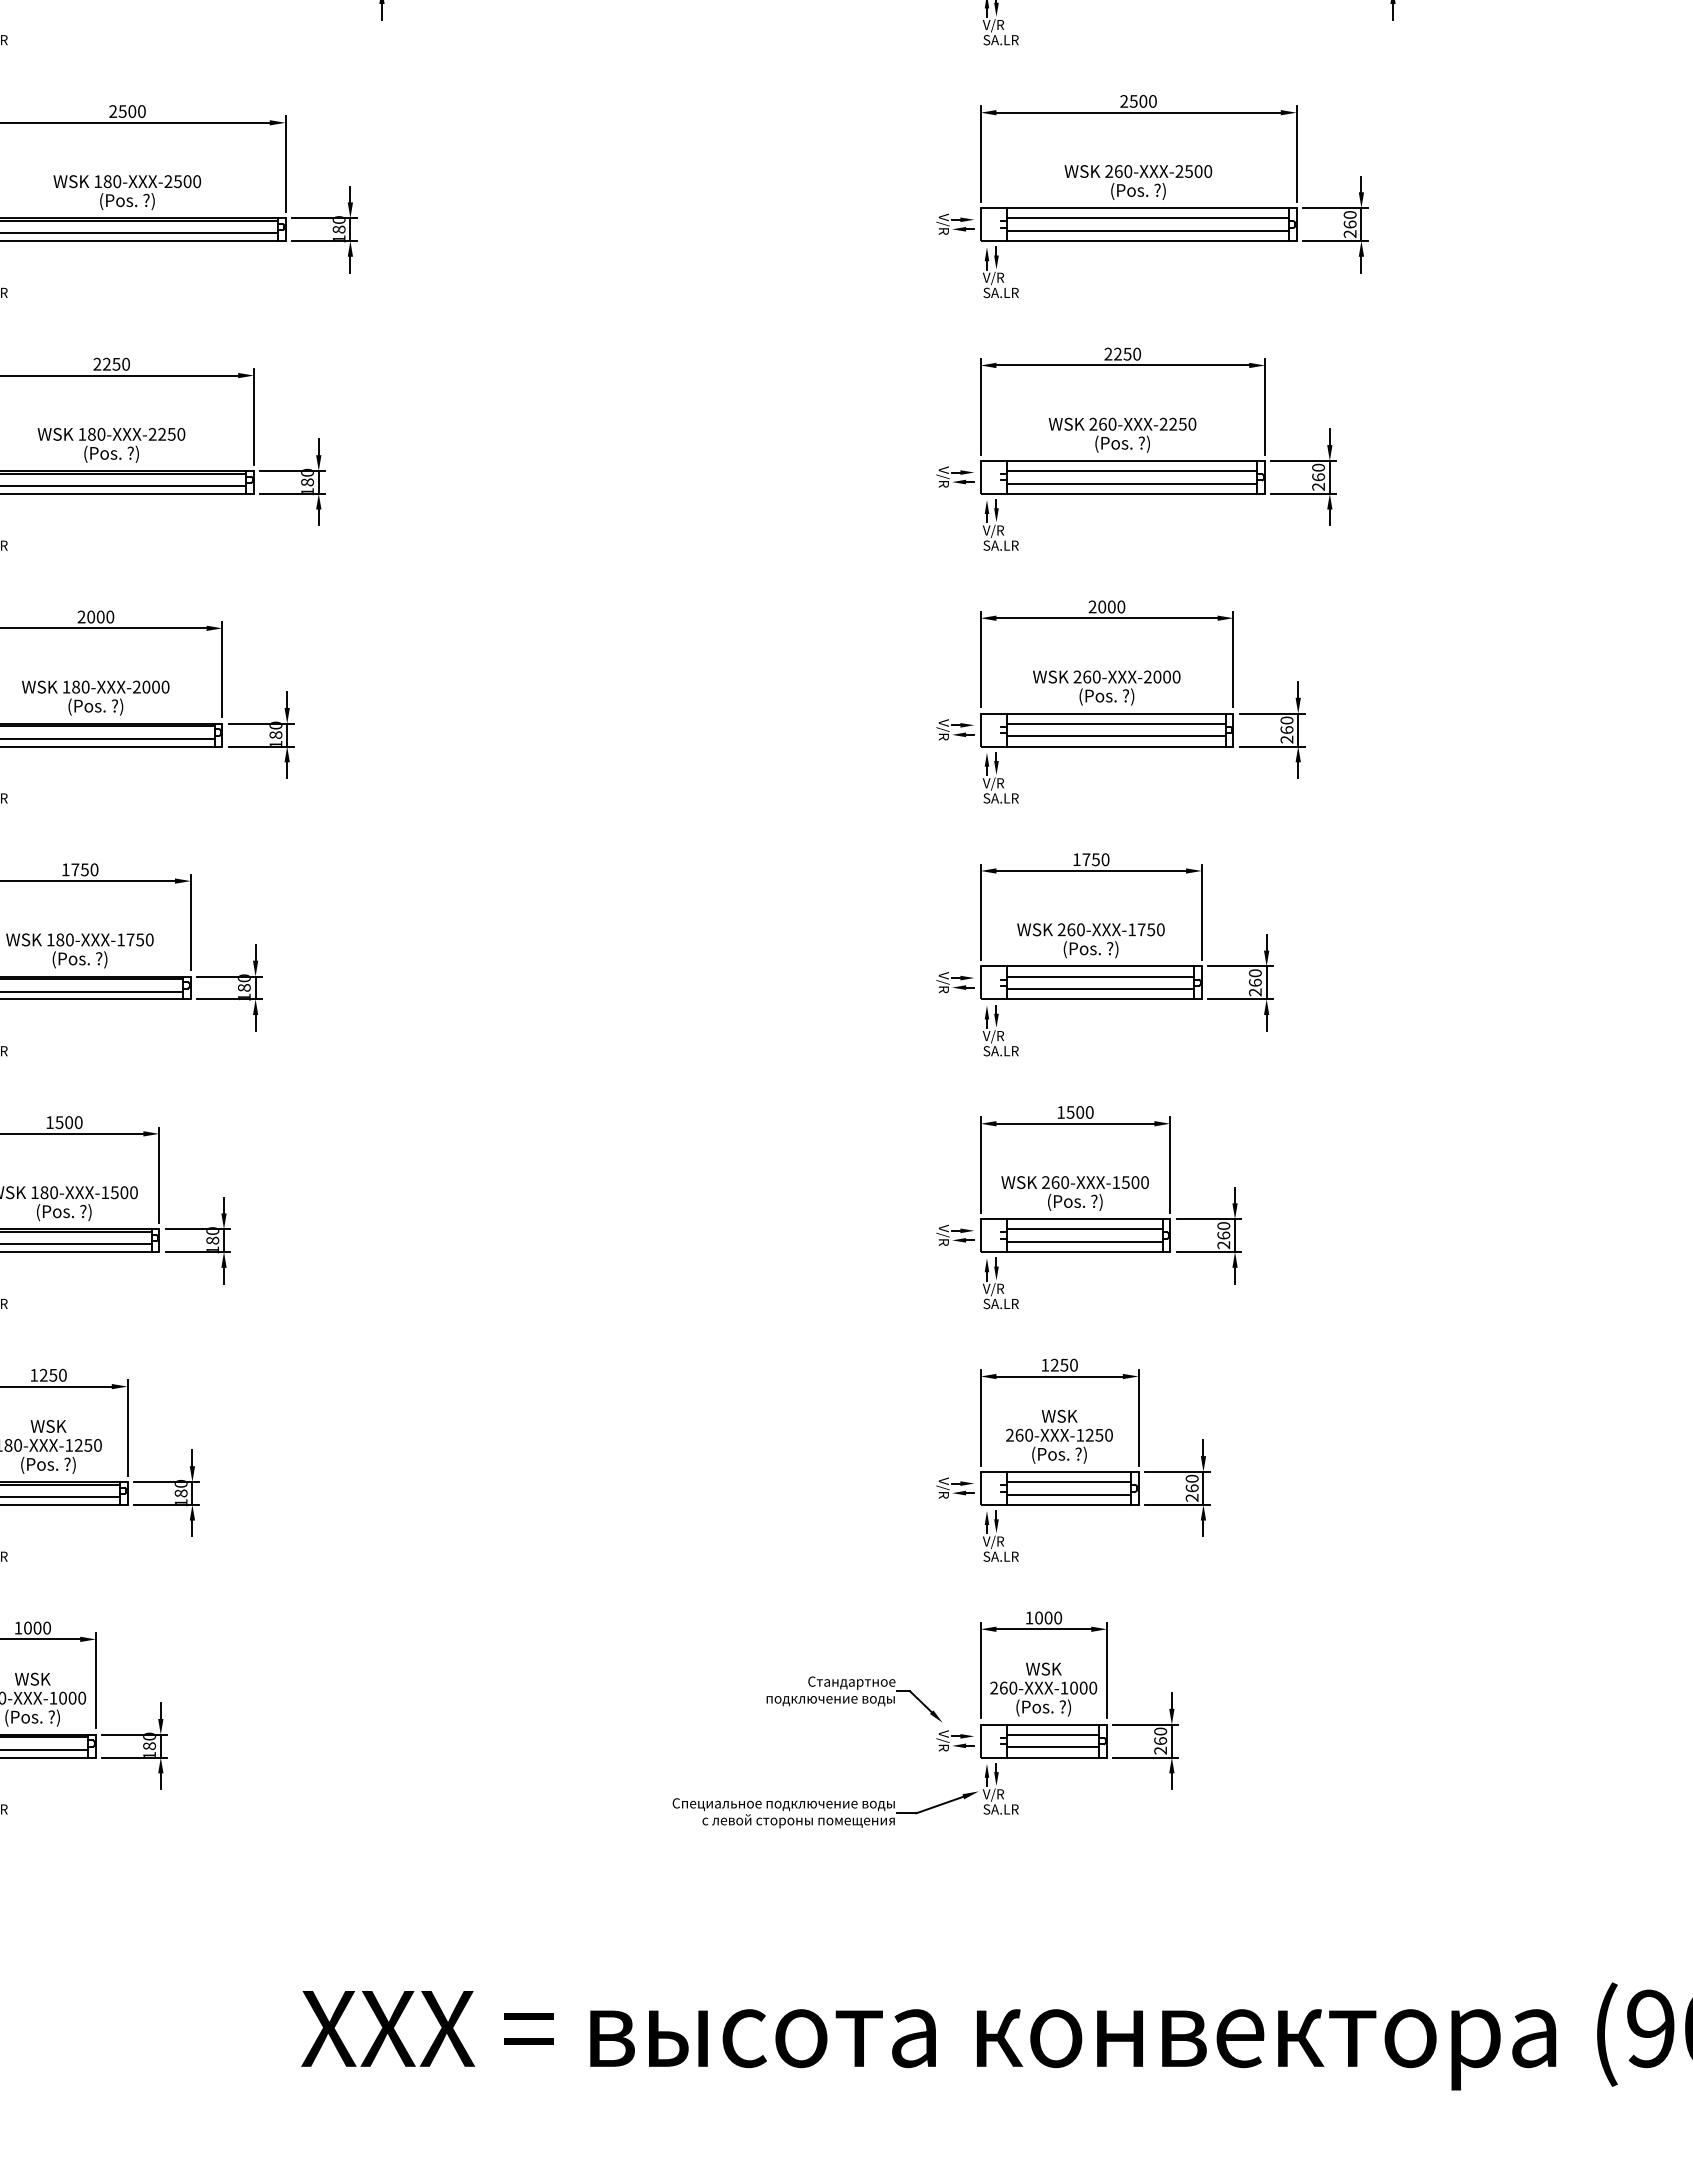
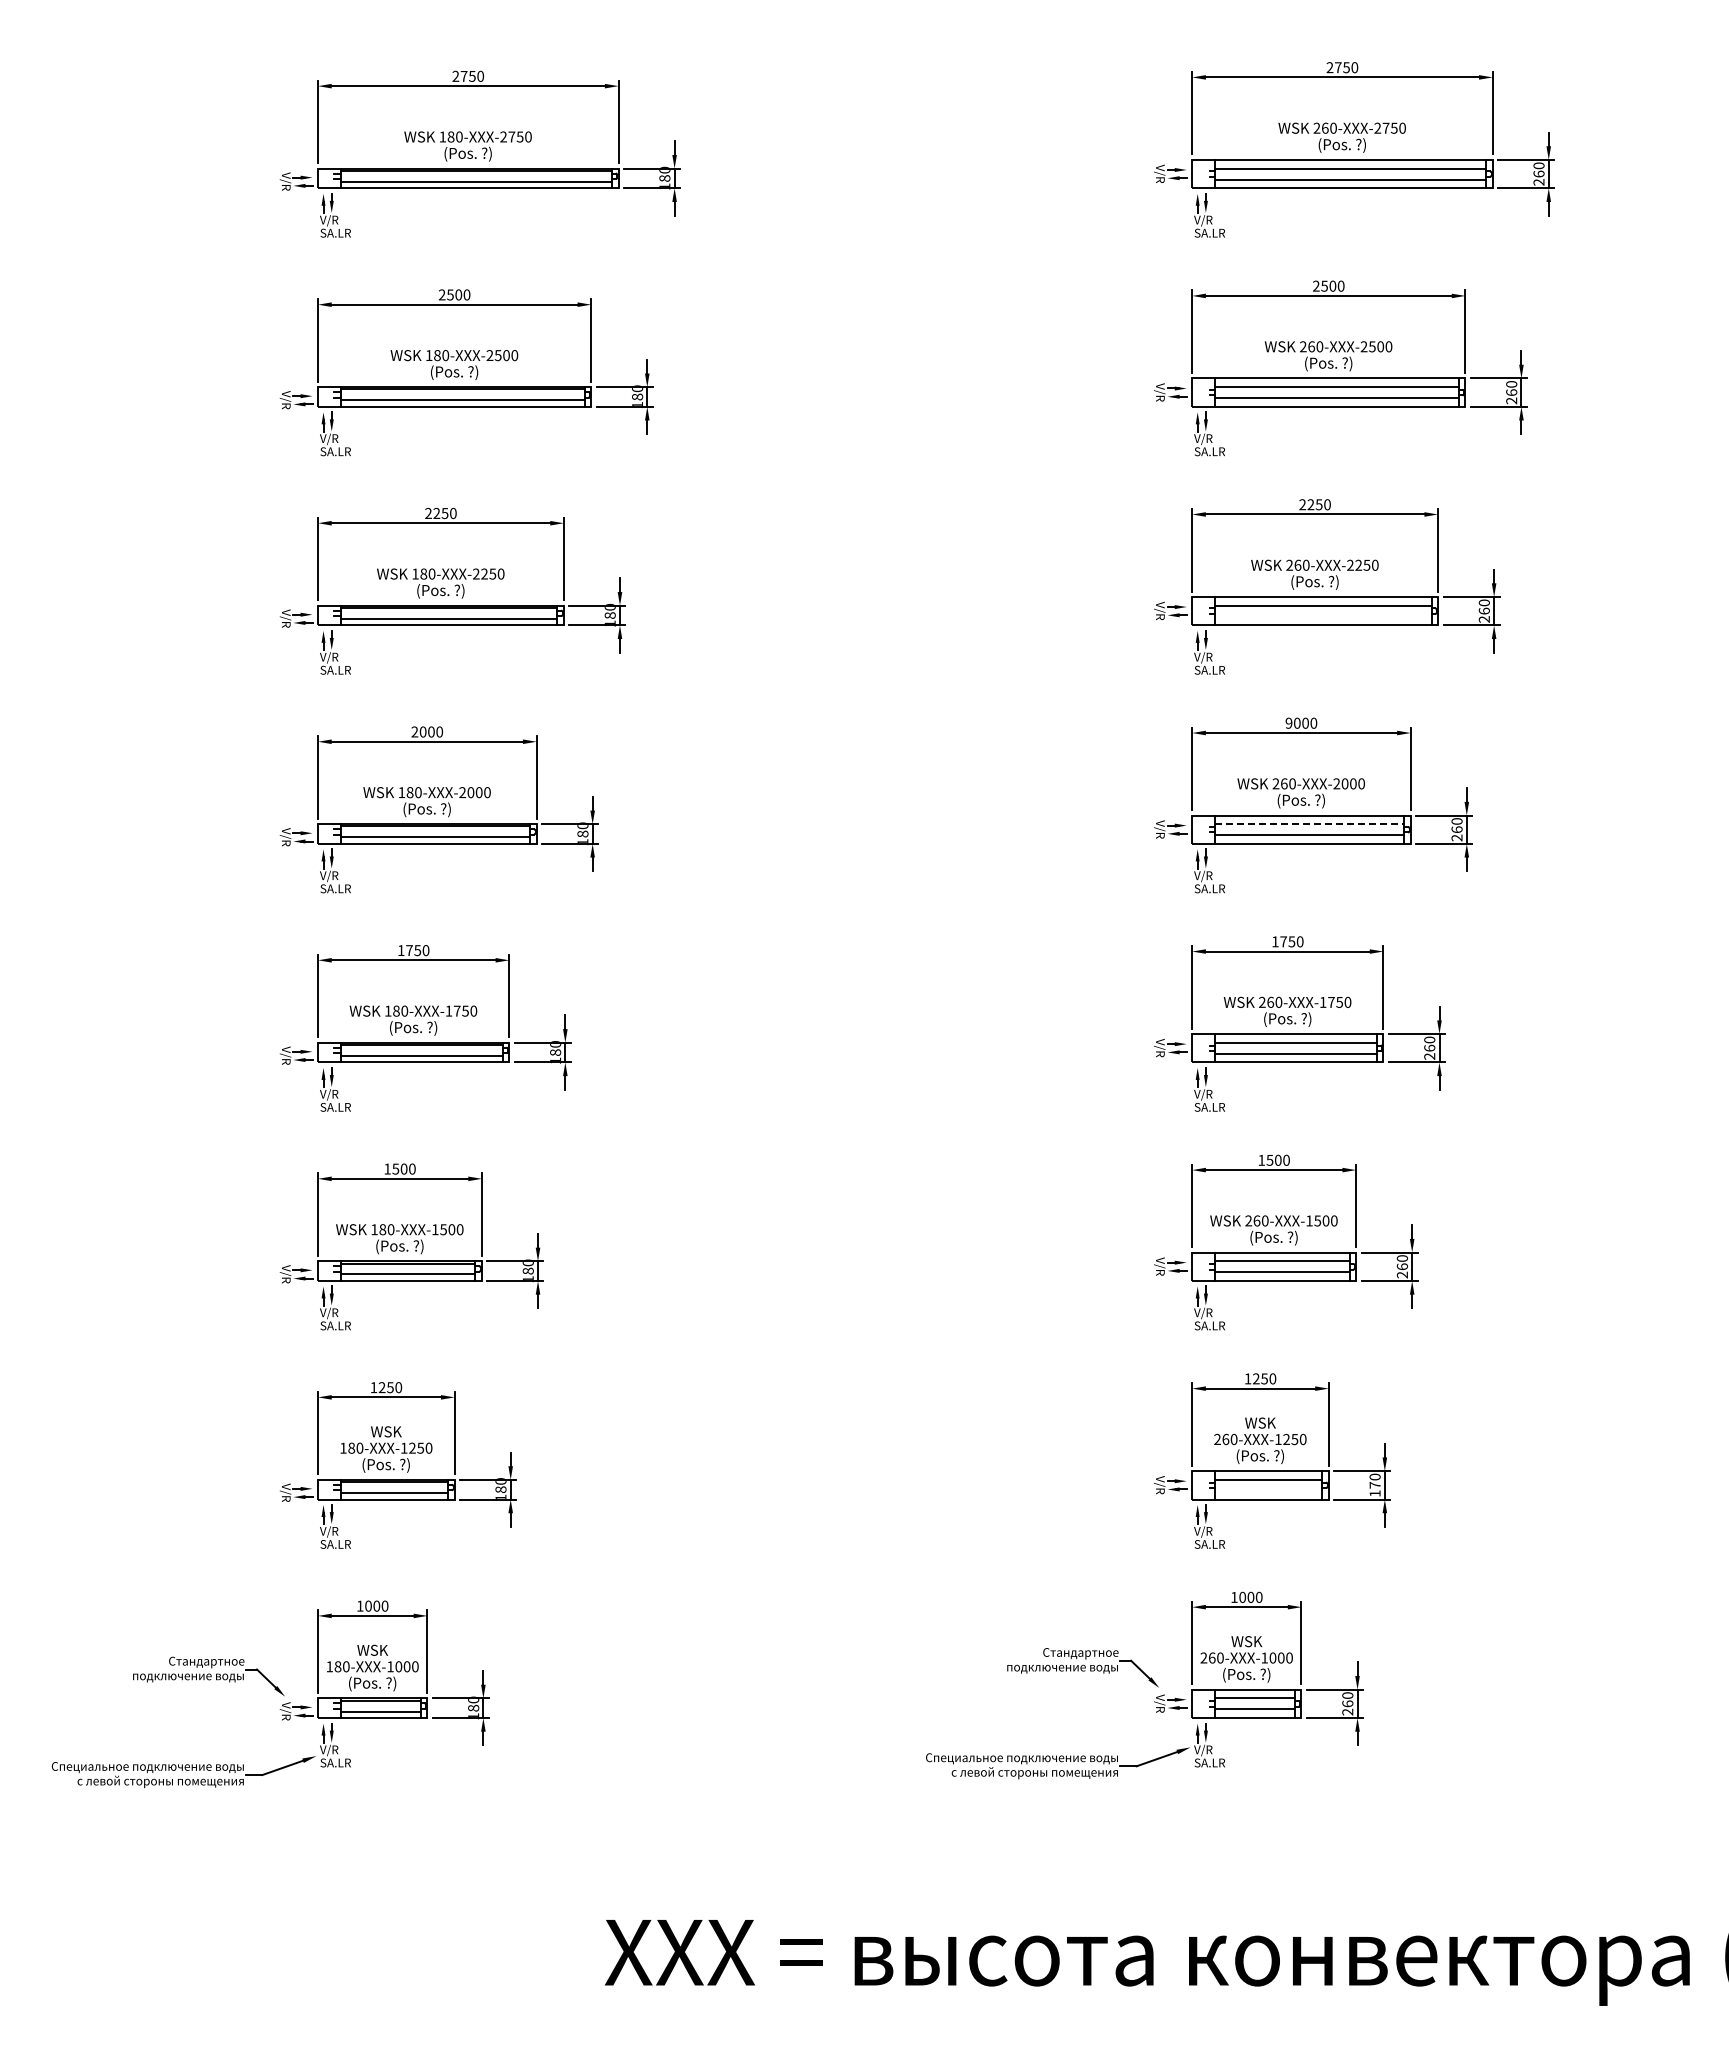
line: (1132, 483) -> (1323, 616), removed
text: (1092, 607) -> (1288, 723), 2000 -> 9000
line: (1116, 724) -> (1309, 824), solid -> dashed
text: (1191, 1492) -> (1374, 1488), 260 -> 170
line: (1068, 1494) -> (1268, 1490), removed

